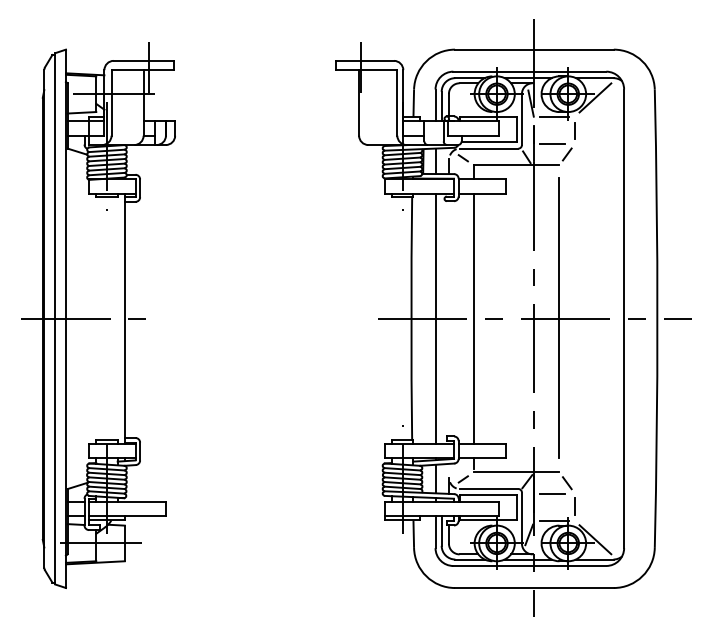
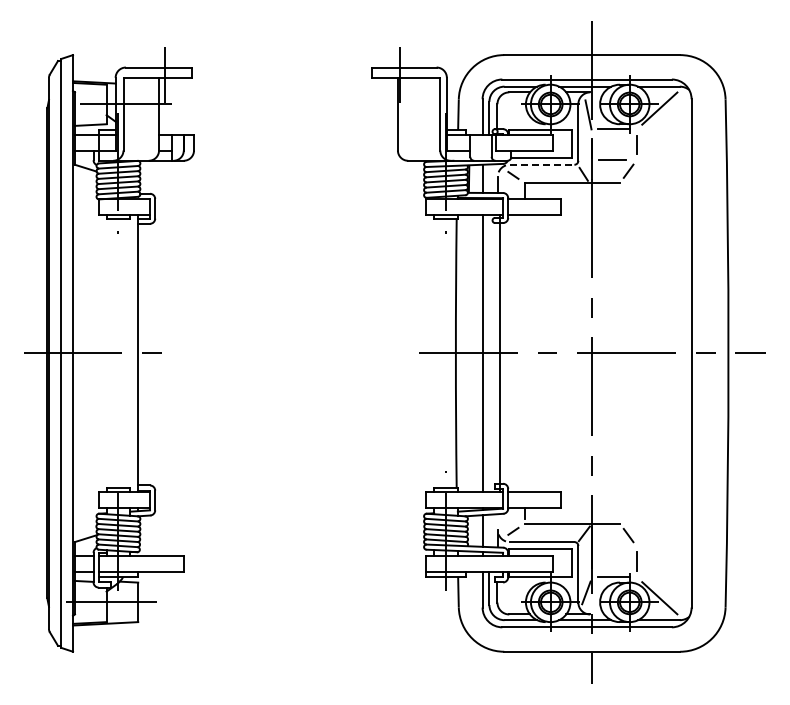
line: (489, 148) -> (542, 164), solid -> dashed
line: (474, 318) -> (500, 353), moved
line: (559, 318) -> (619, 352), removed
line: (552, 493) -> (612, 547), removed

